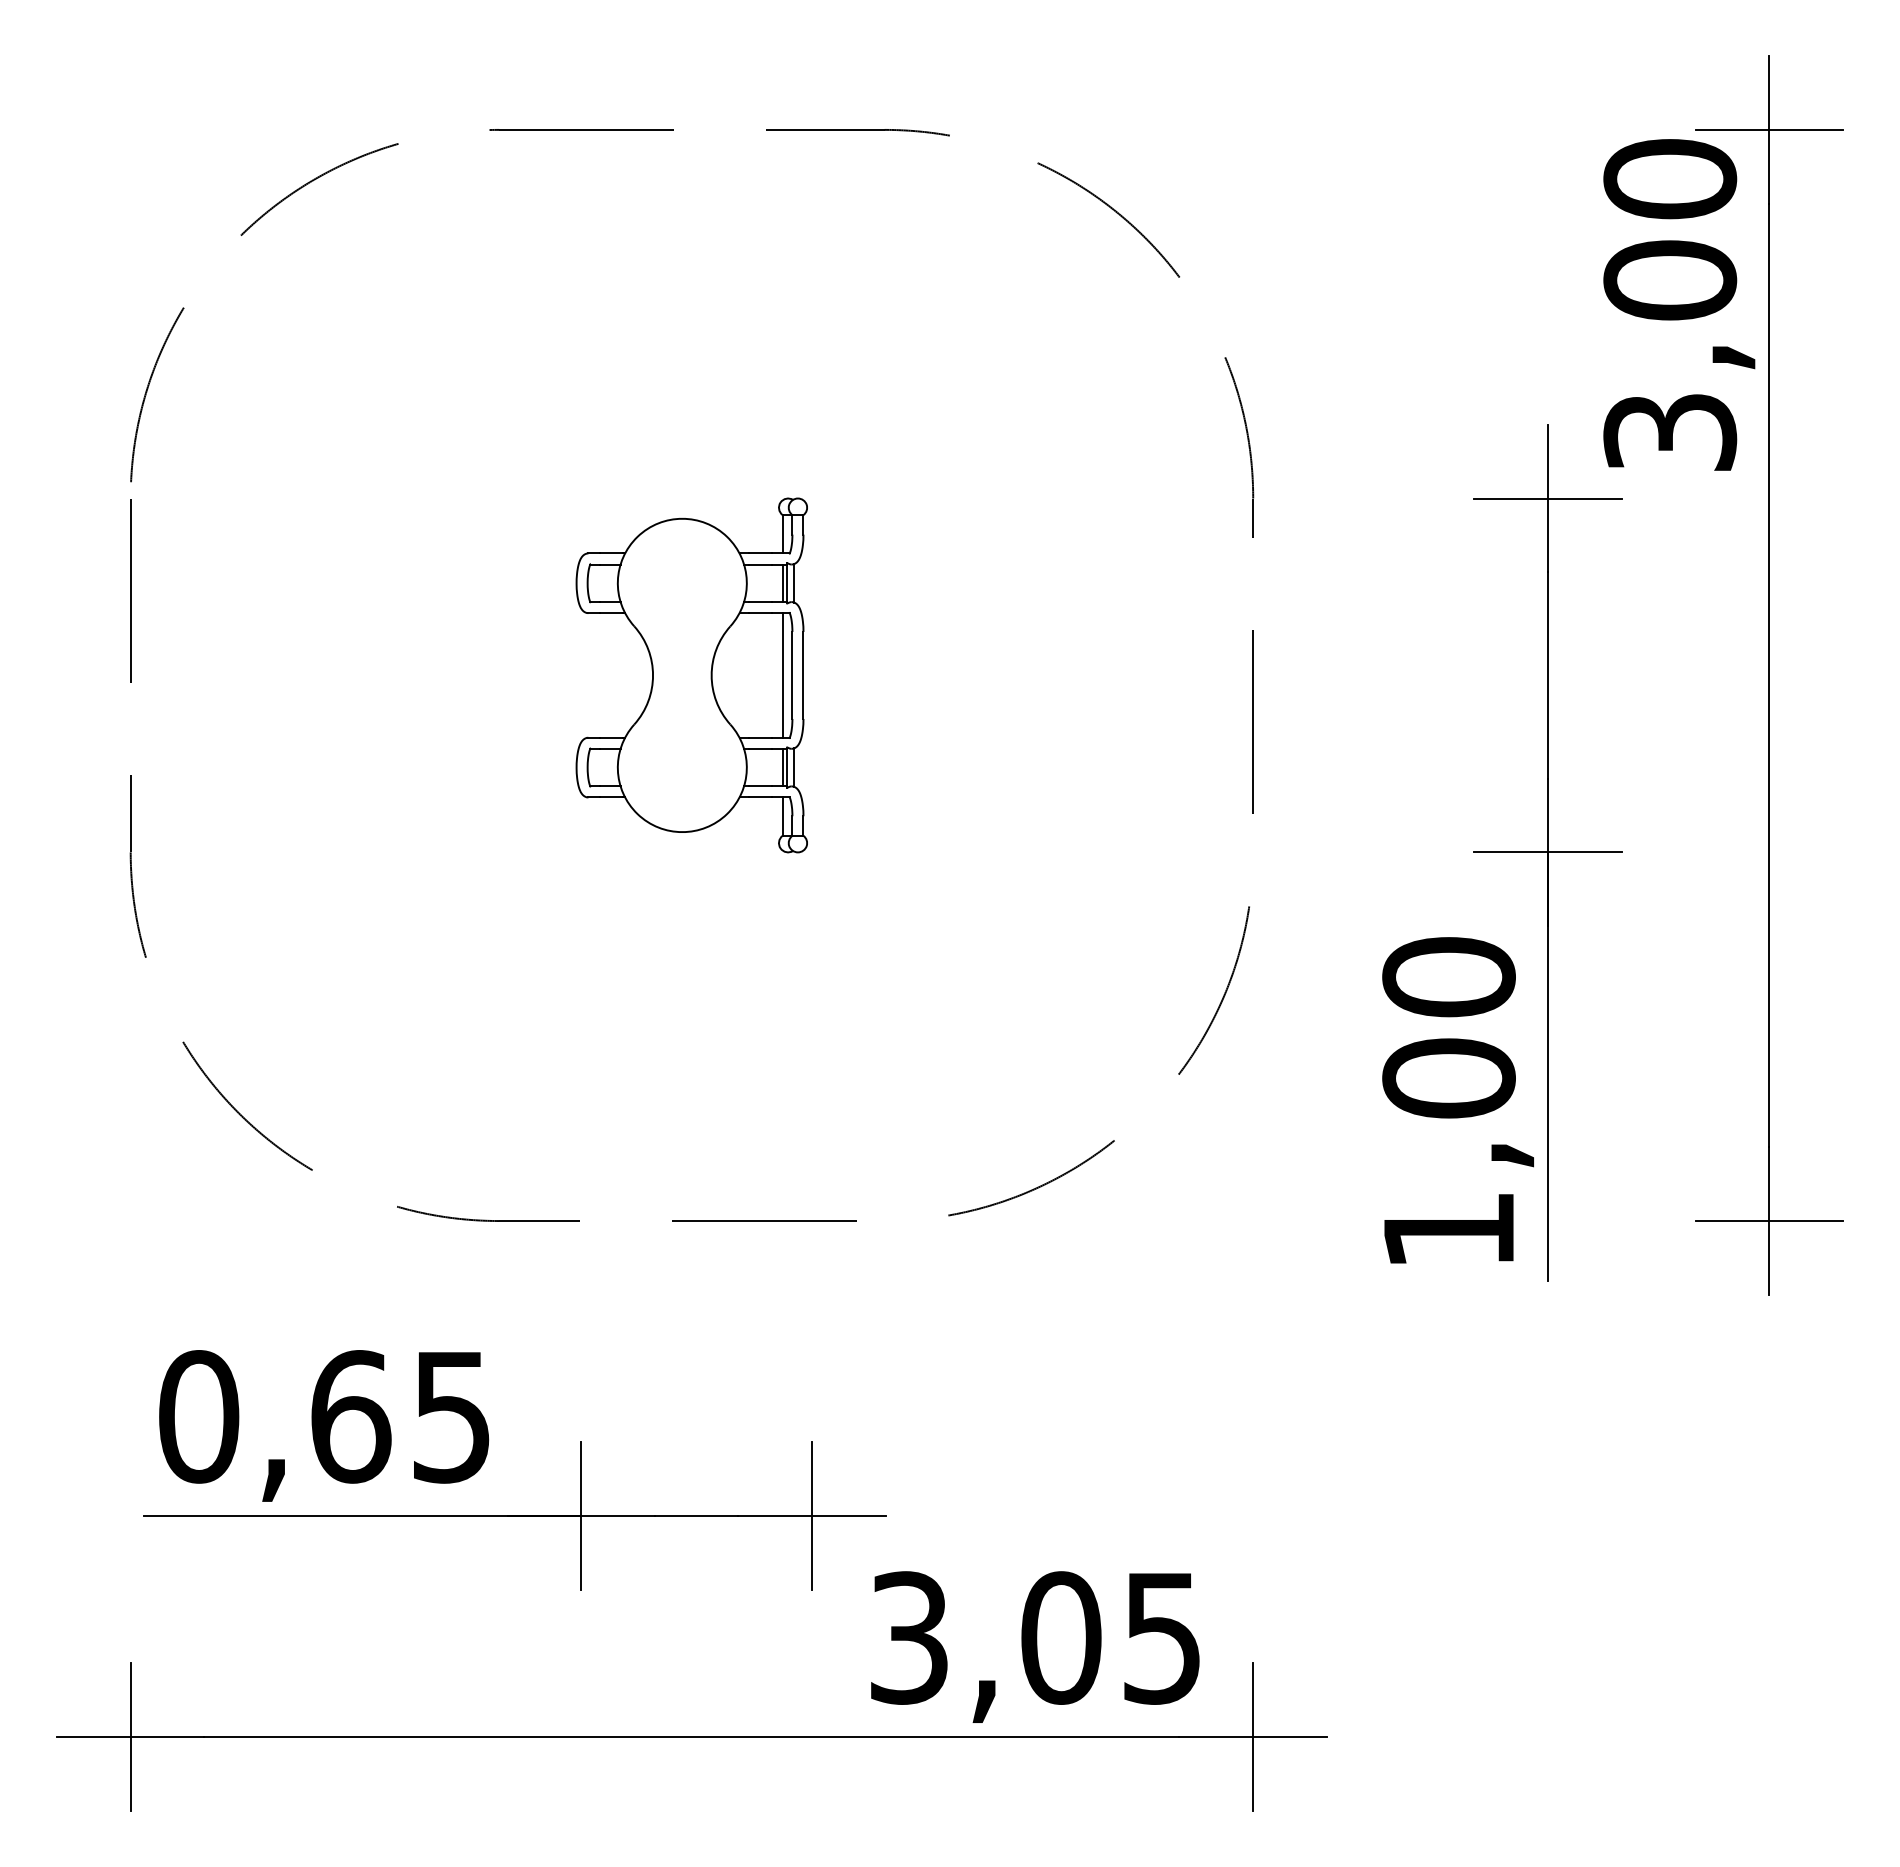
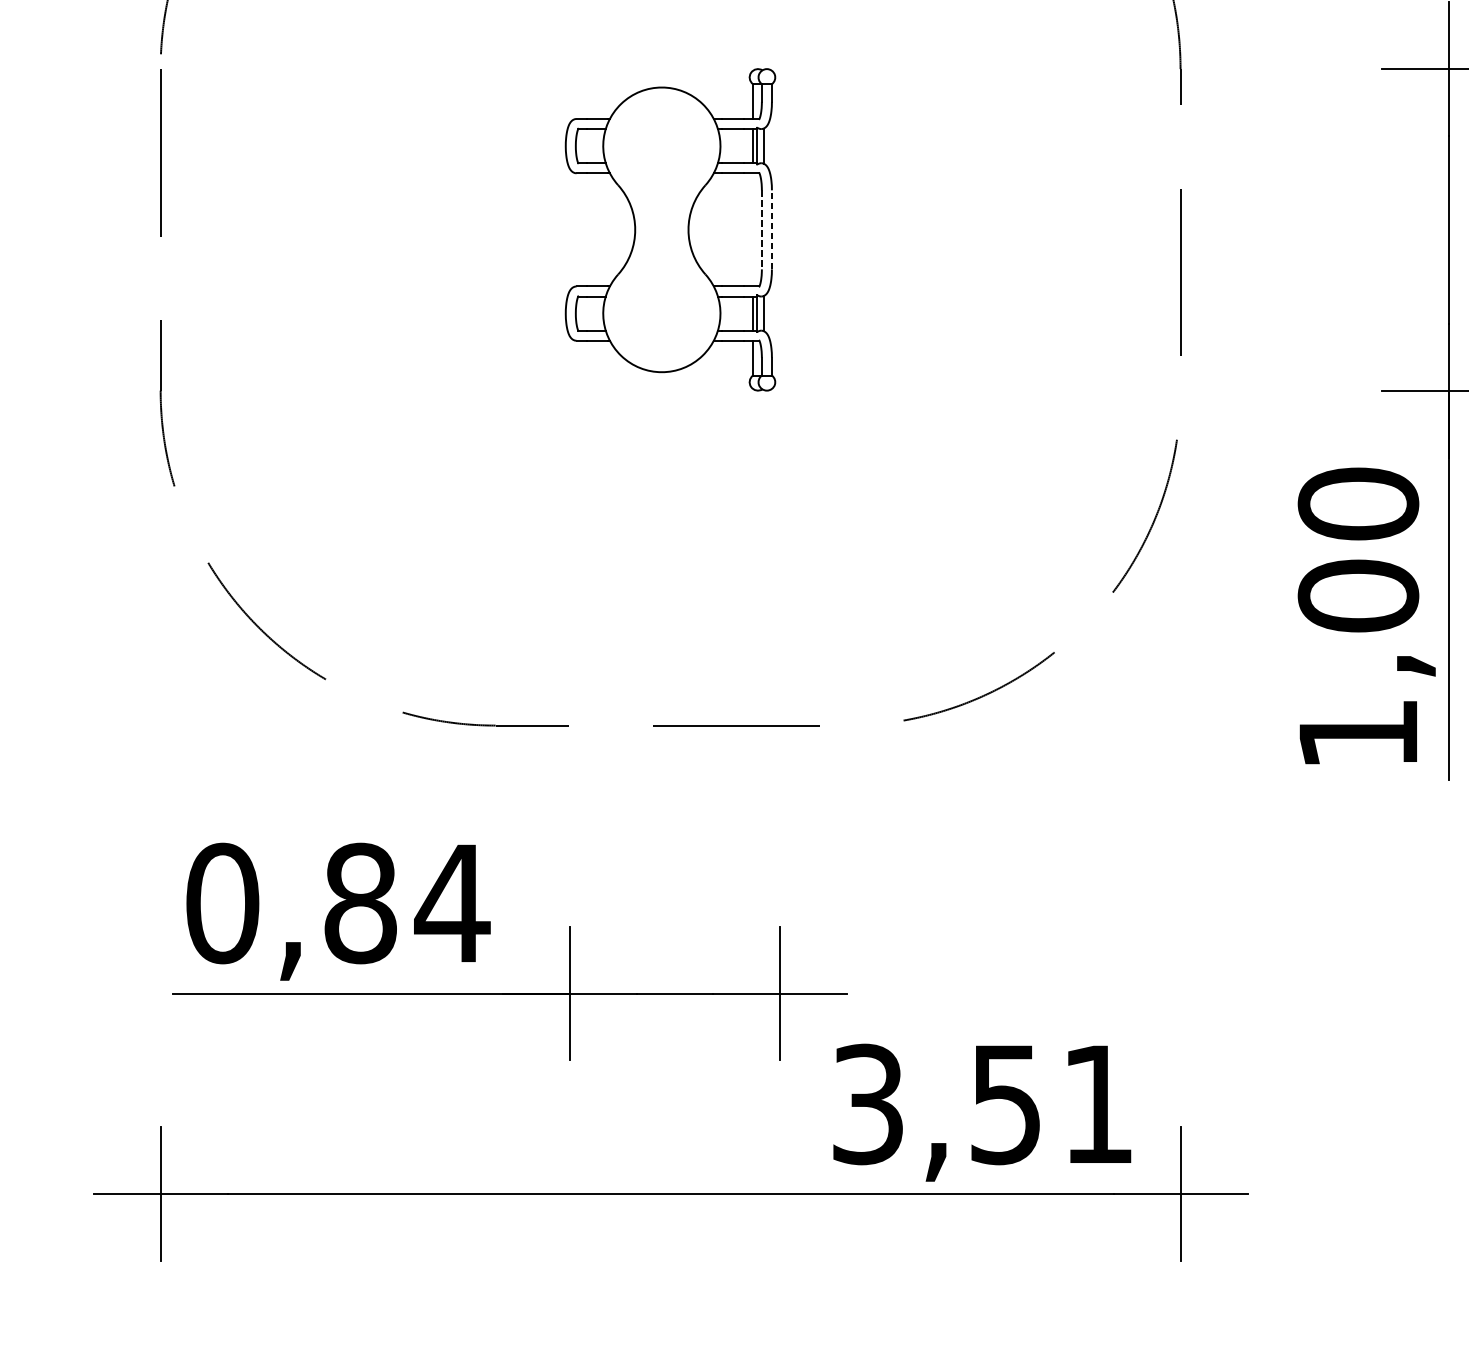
line: (803, 674) -> (771, 229), solid -> dashed
line: (782, 675) -> (752, 229), removed
line: (792, 675) -> (761, 229), solid -> dashed
text: (402, 1416) -> (407, 903), 0,65 -> 0,84
text: (1110, 1637) -> (1050, 1103), 3,05 -> 3,51

